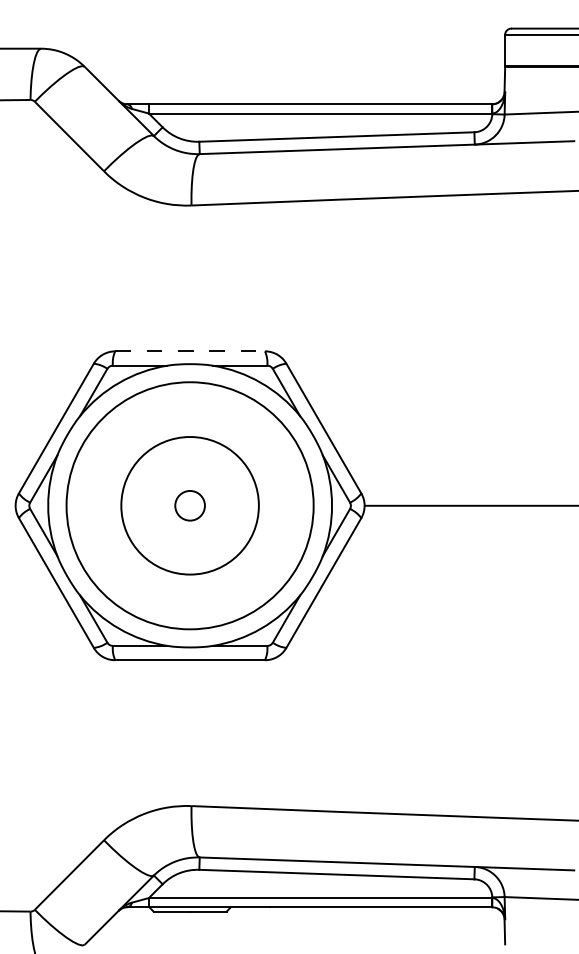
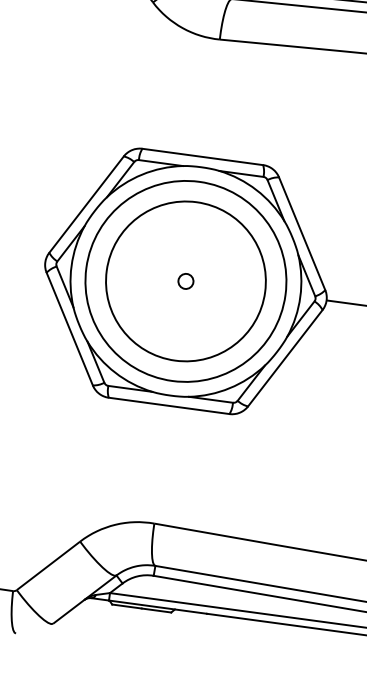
line: (190, 351) -> (203, 157), dashed -> solid
circle: (189, 505) -> (185, 281), size x0.62
circle: (189, 505) -> (185, 281), size x1.43

